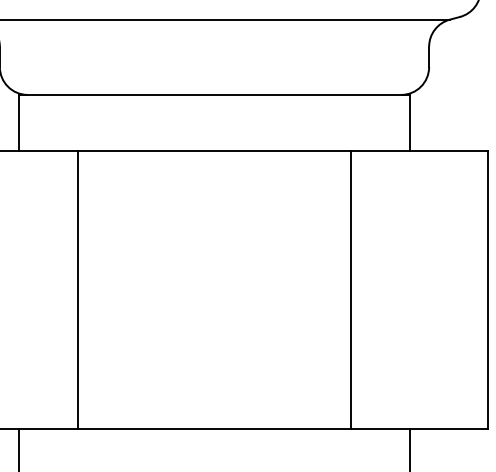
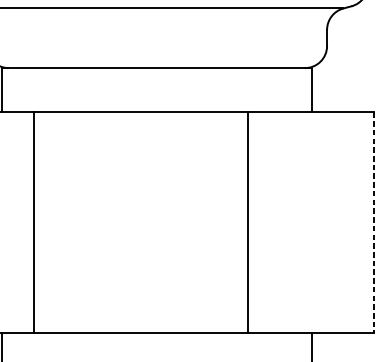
line: (77, 289) -> (33, 222), moved
line: (351, 289) -> (248, 222), moved
line: (488, 290) -> (374, 223), solid -> dashed

